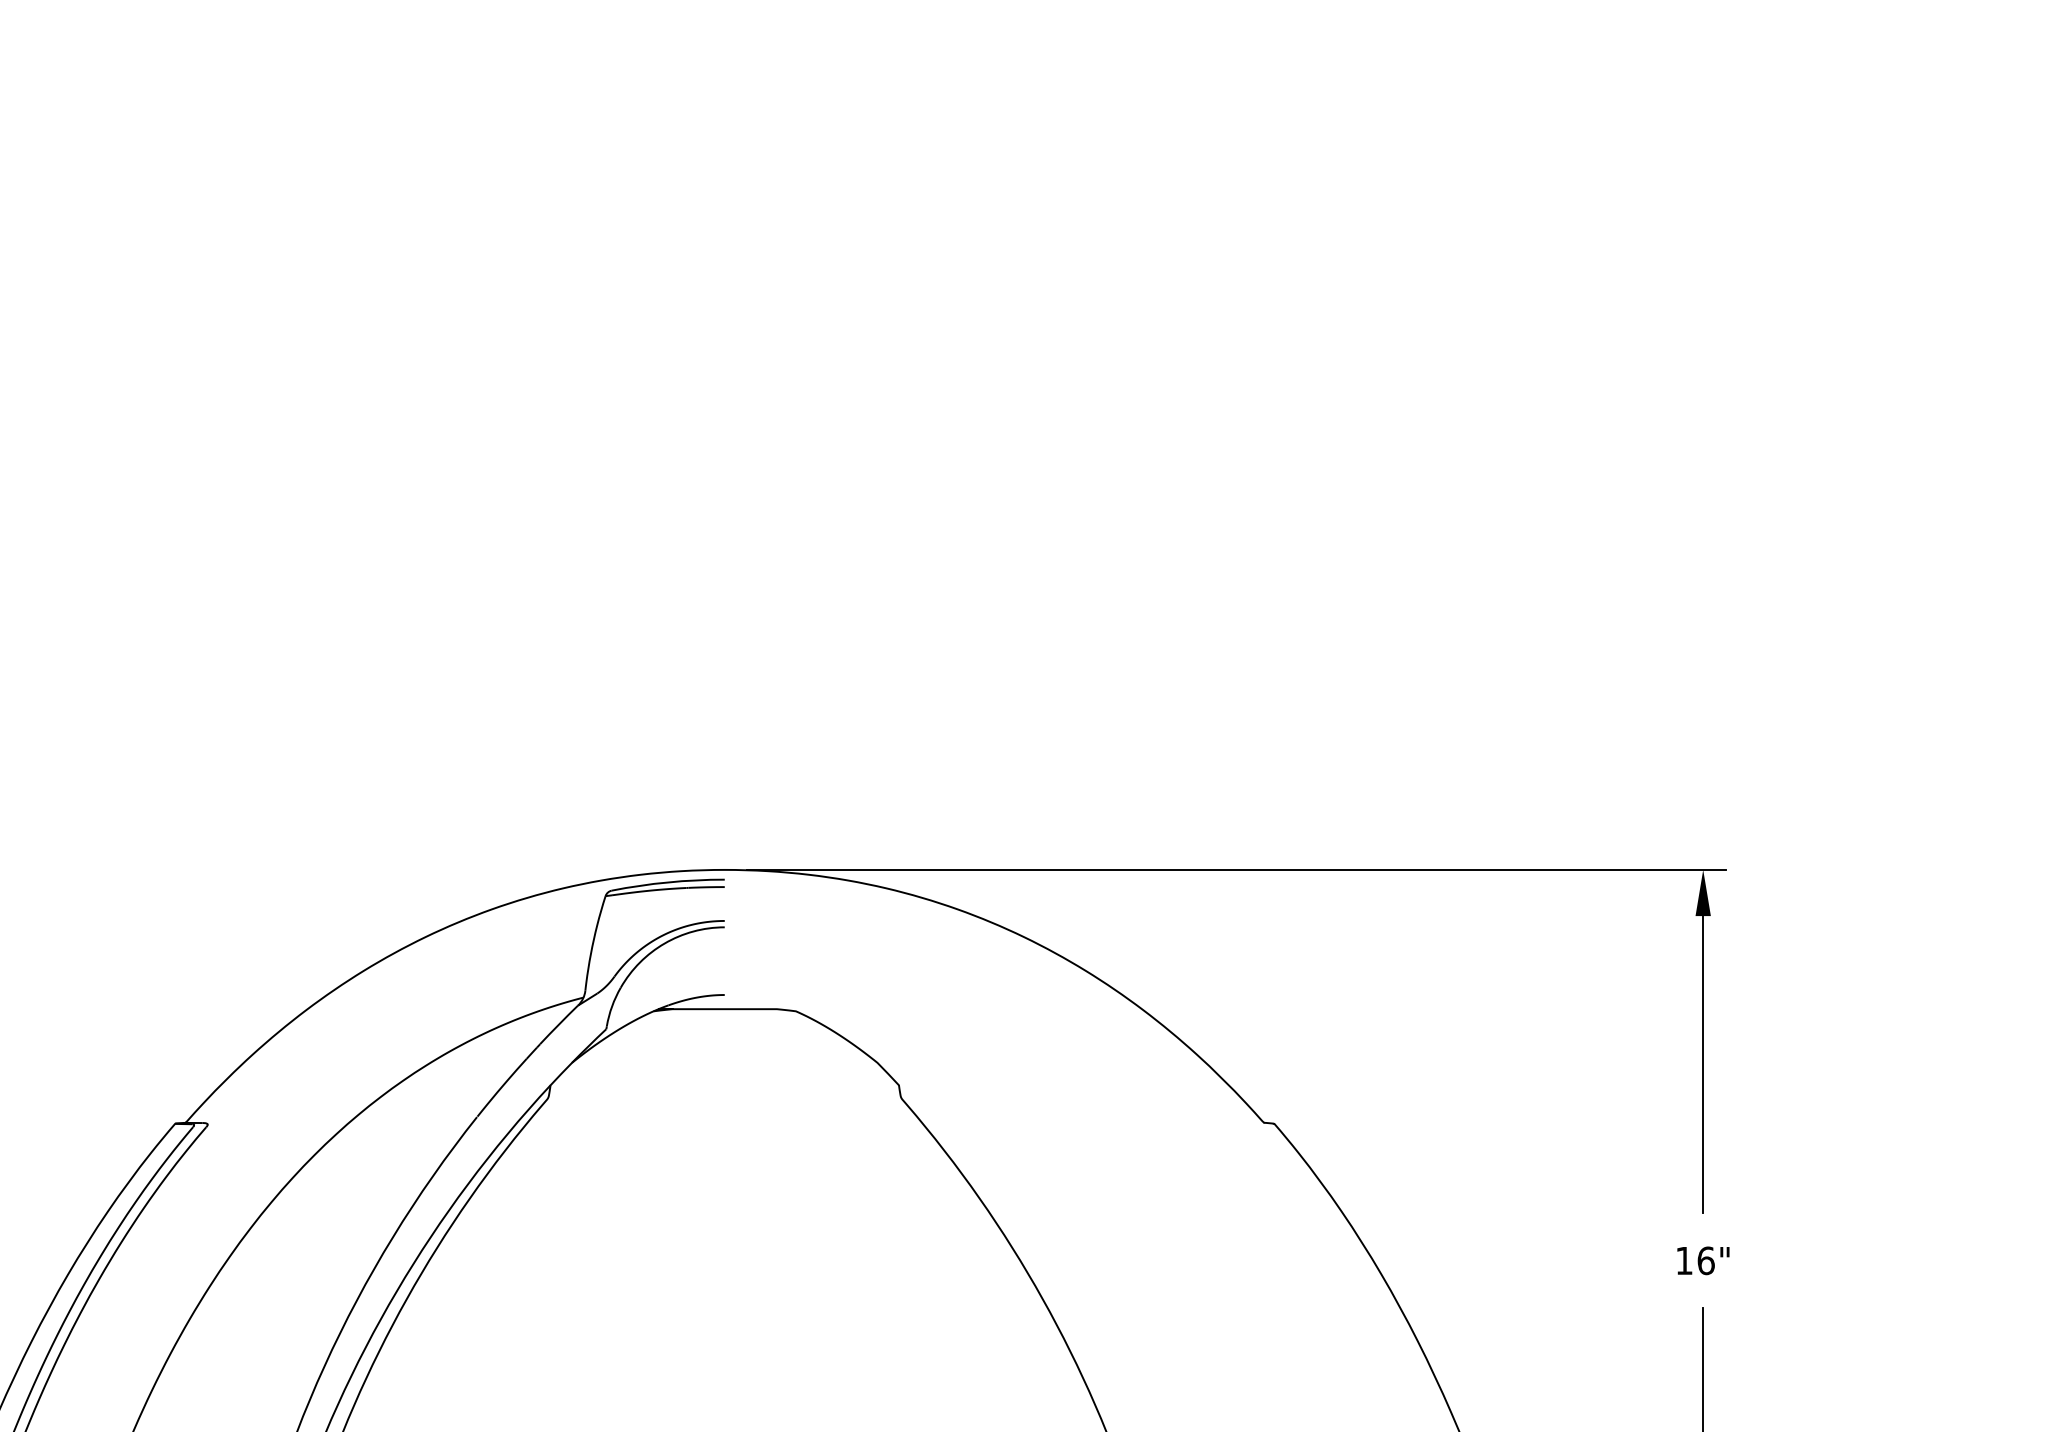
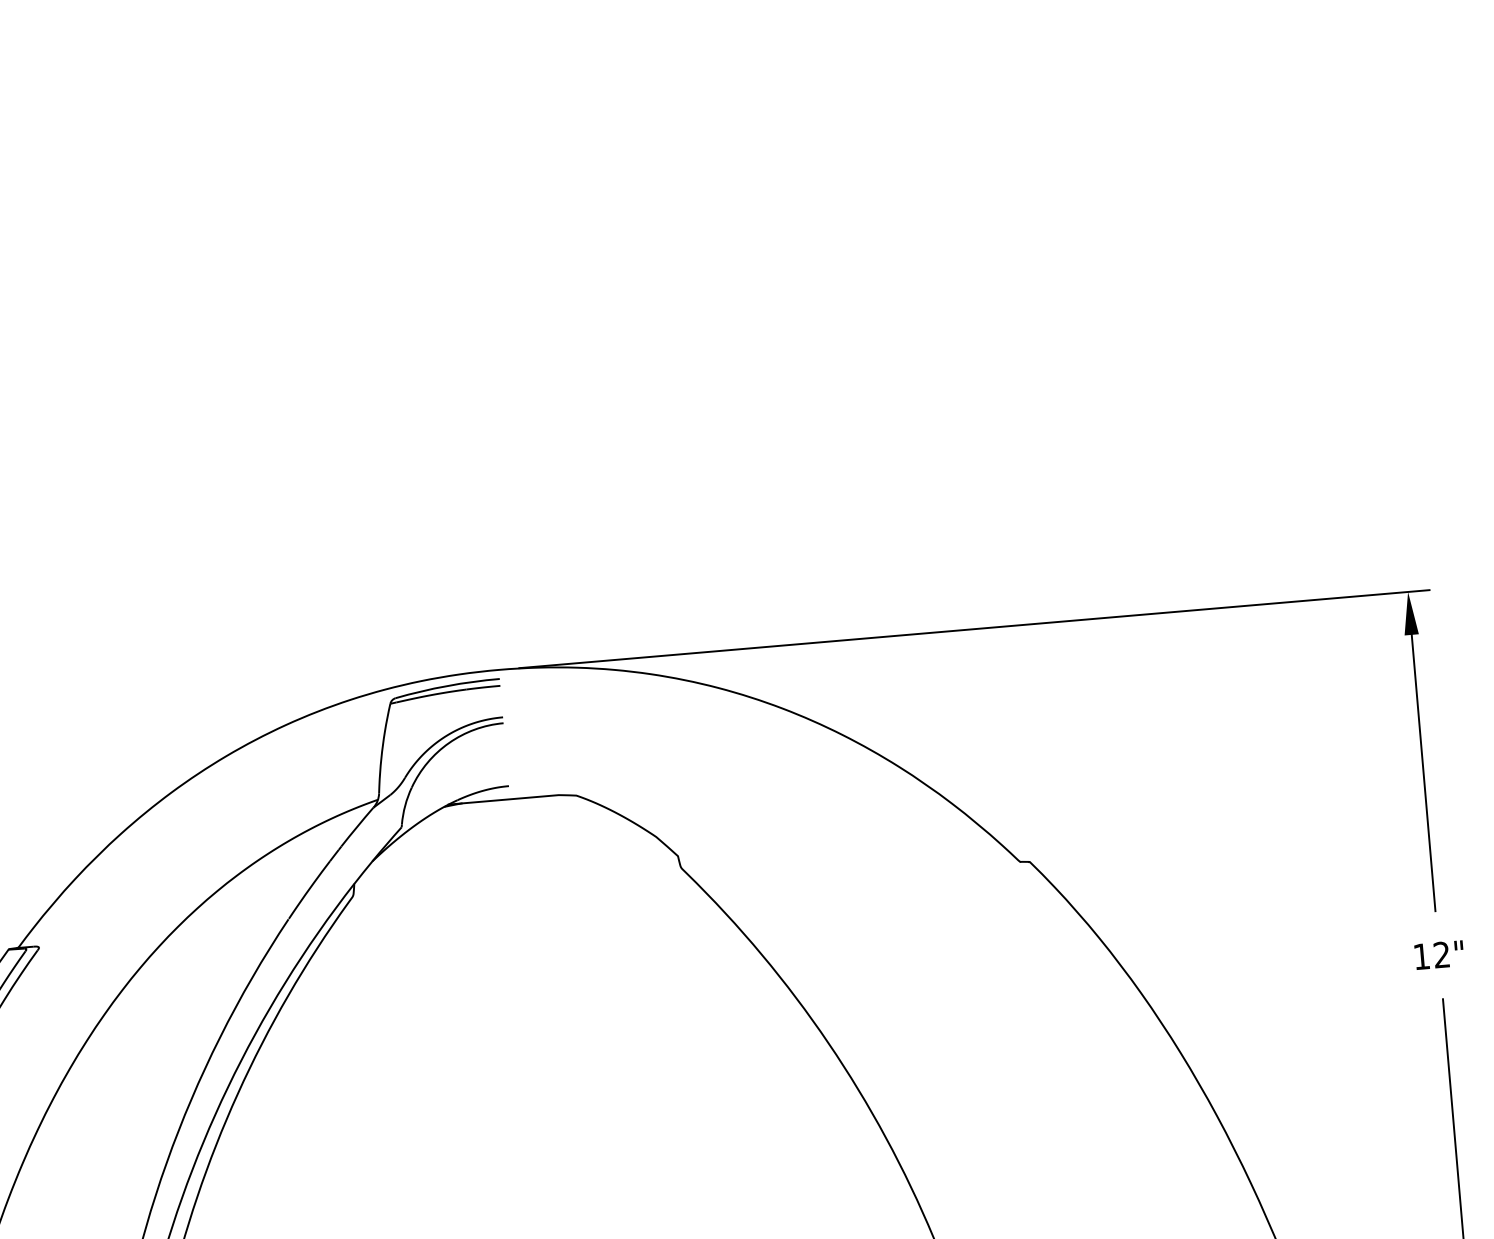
text: (1705, 1260) -> (1441, 954), 16" -> 12"

